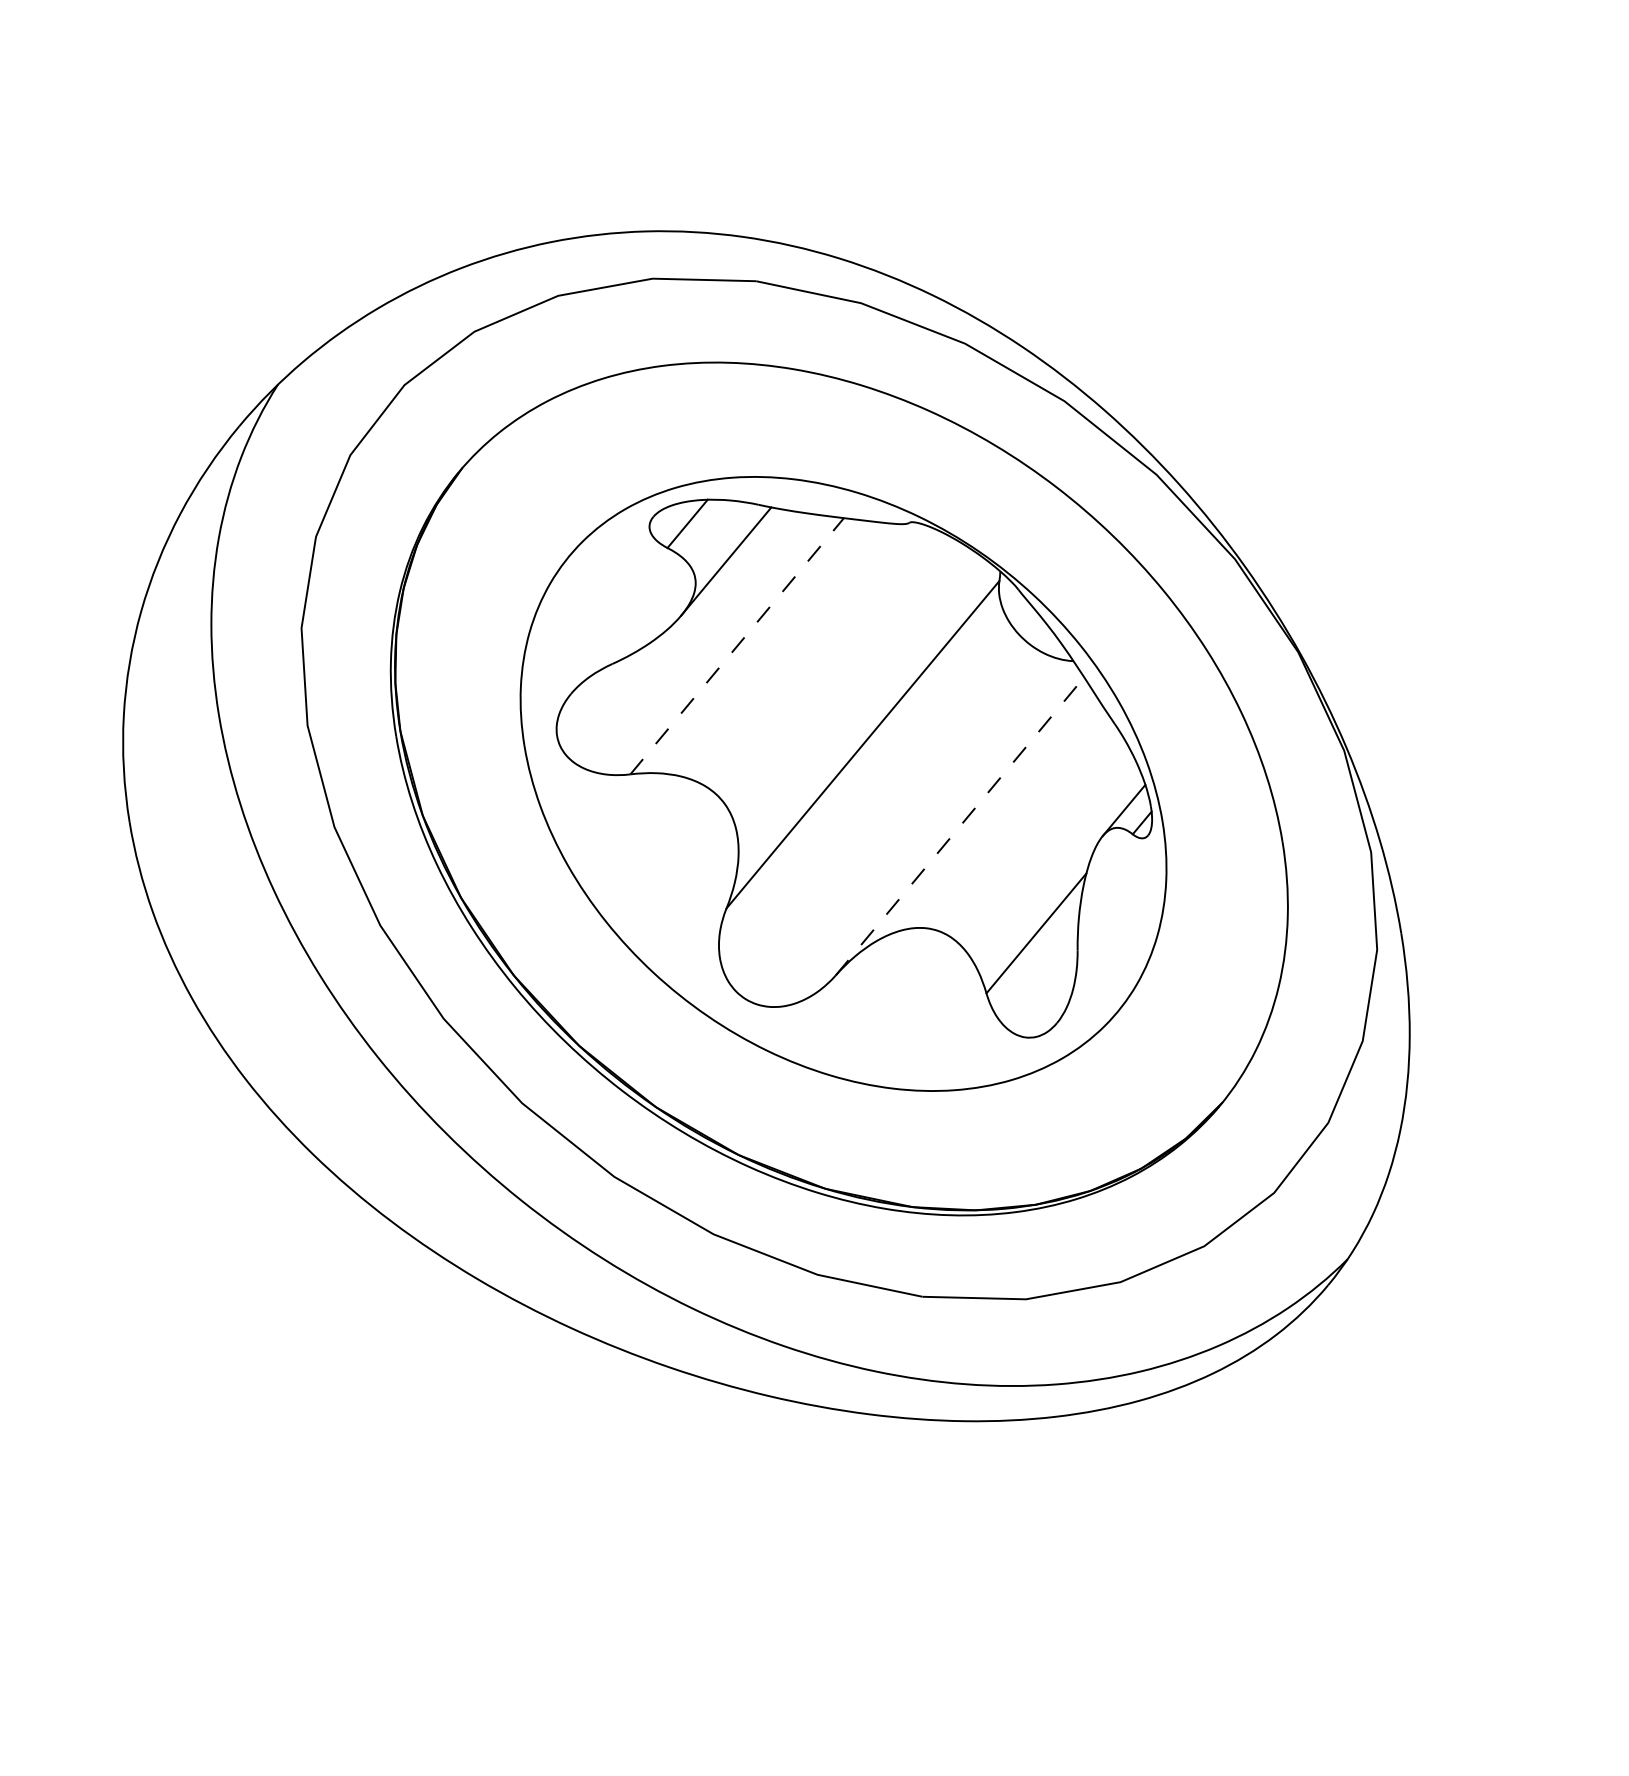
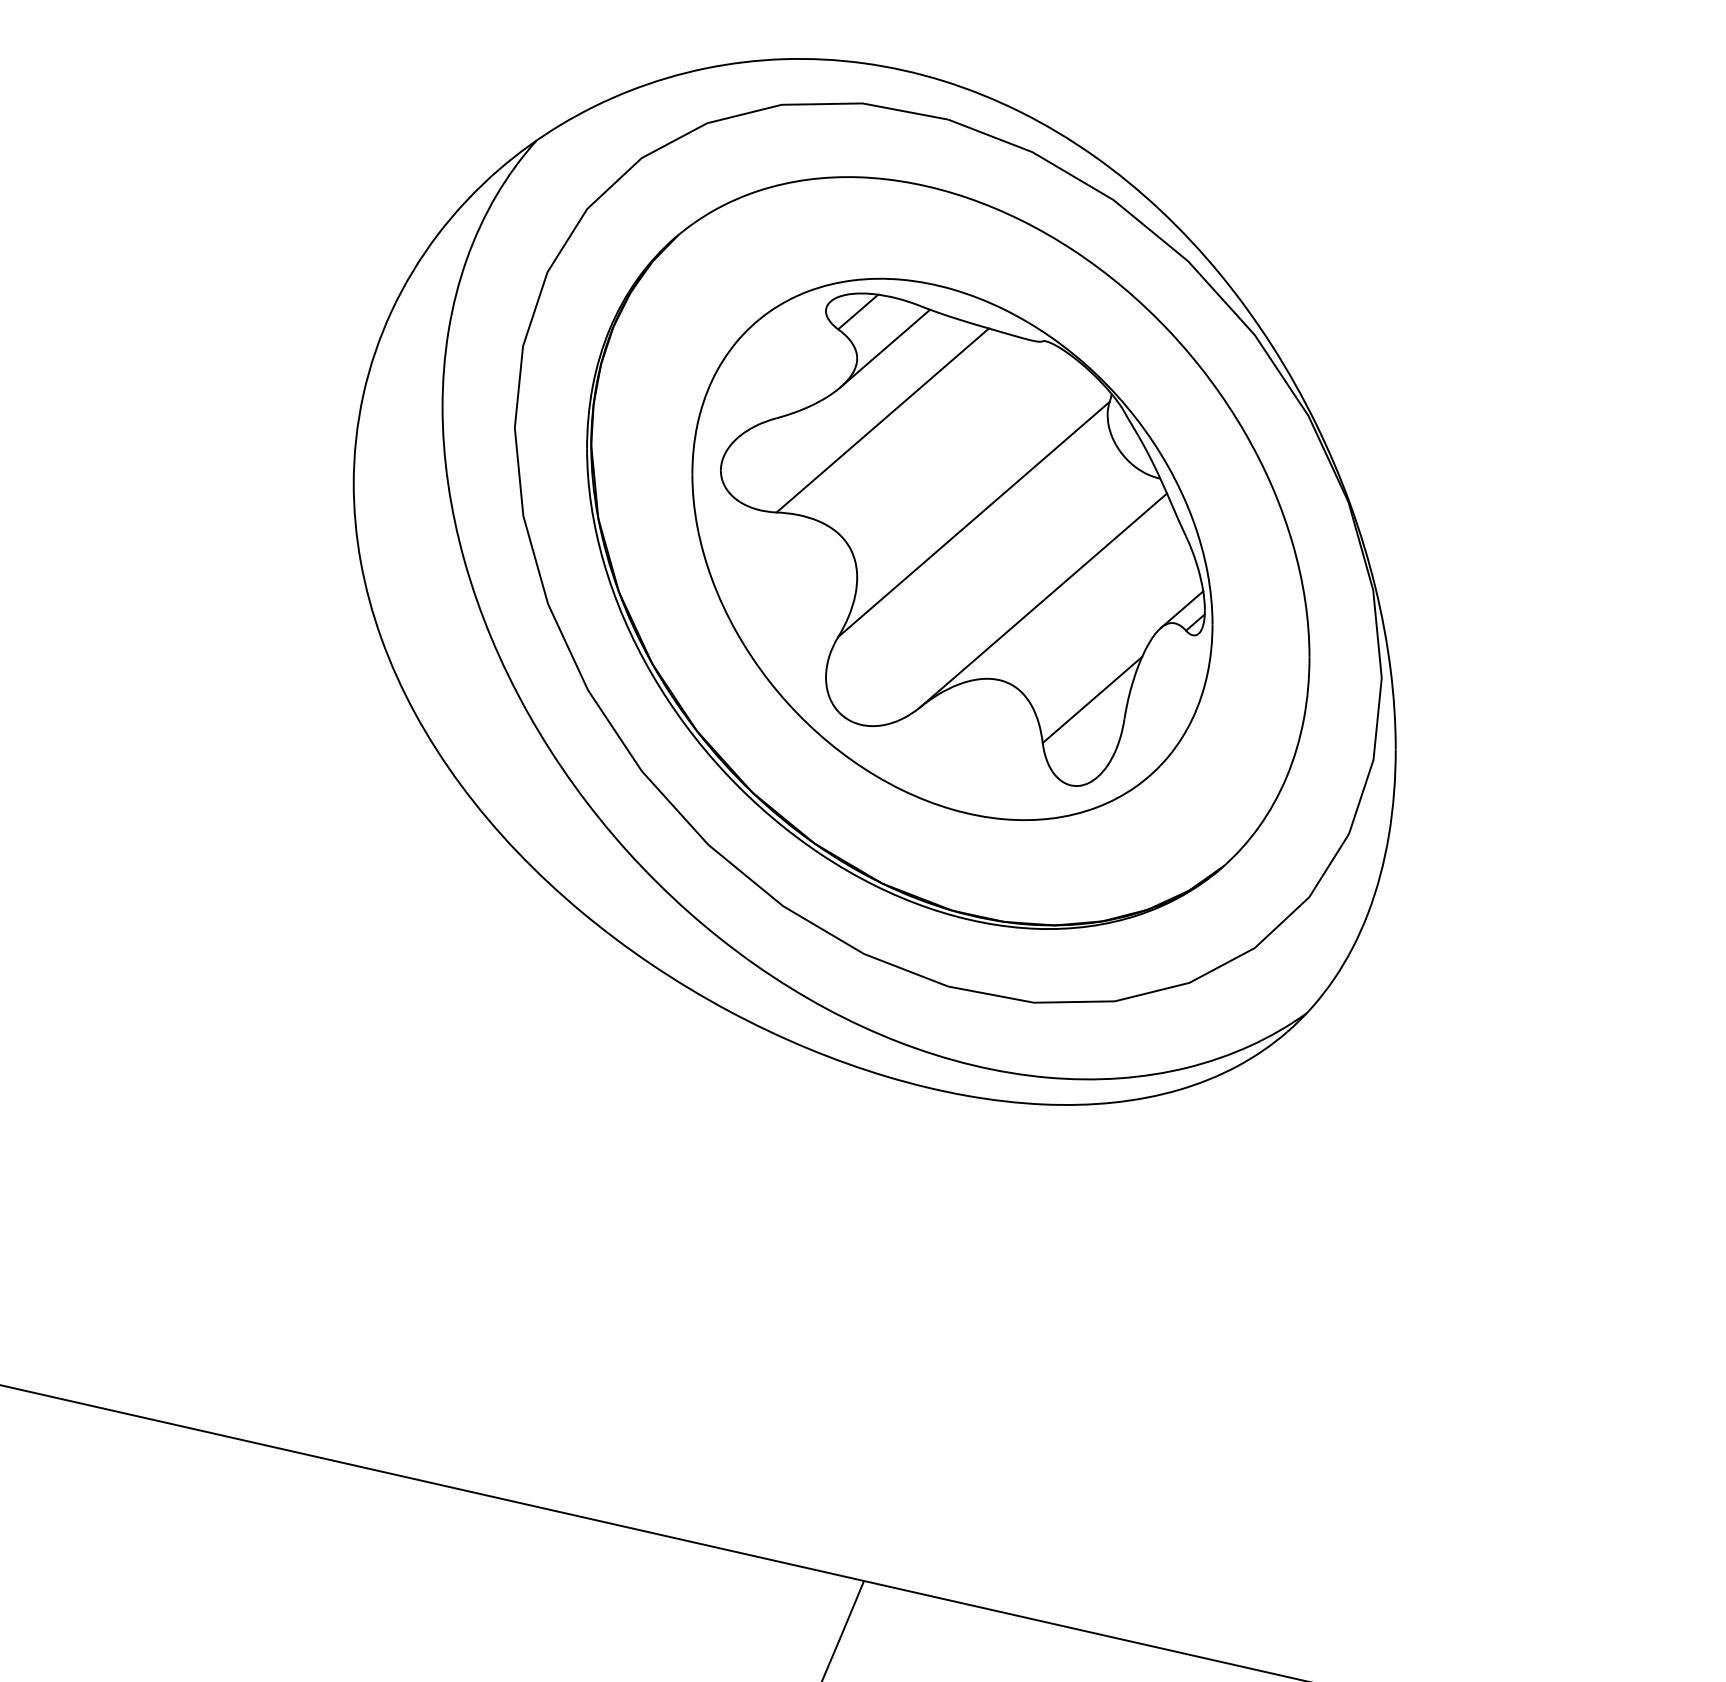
line: (738, 646) -> (883, 420), dashed -> solid
line: (960, 826) -> (1043, 600), dashed -> solid

